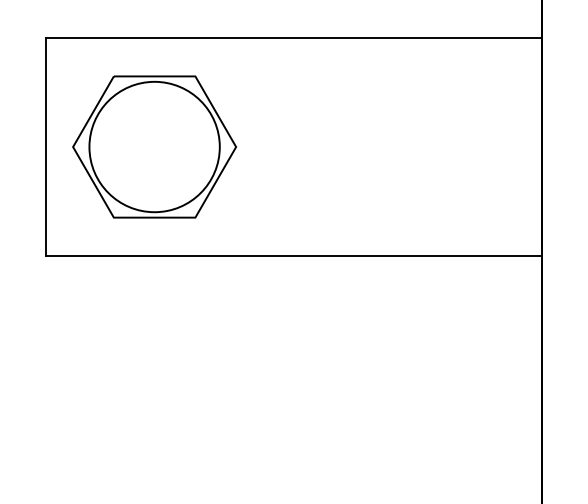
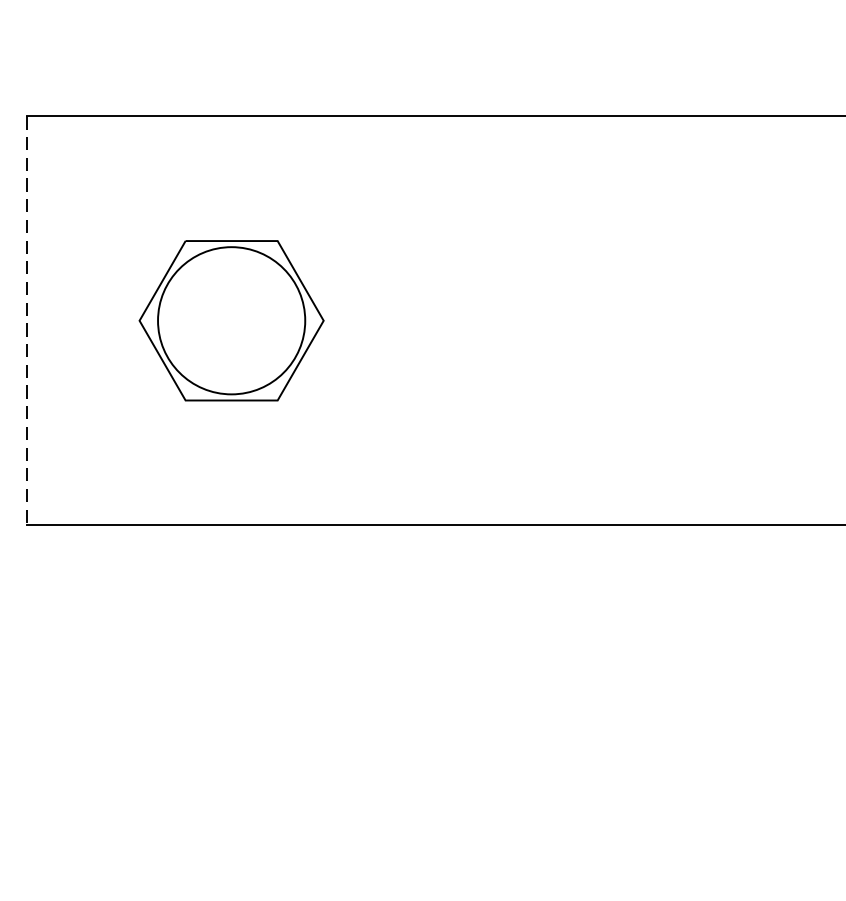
part: (154, 146) -> (231, 319), size x0.6
line: (46, 147) -> (28, 321), solid -> dashed

